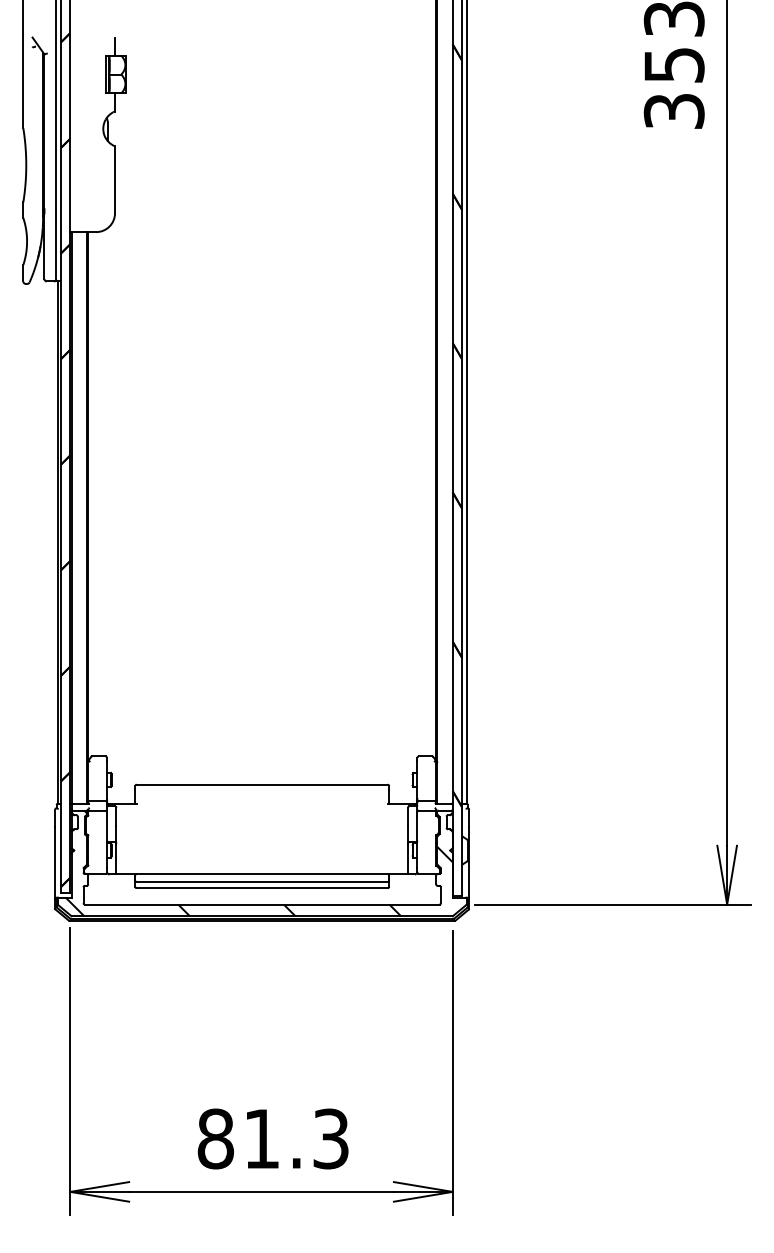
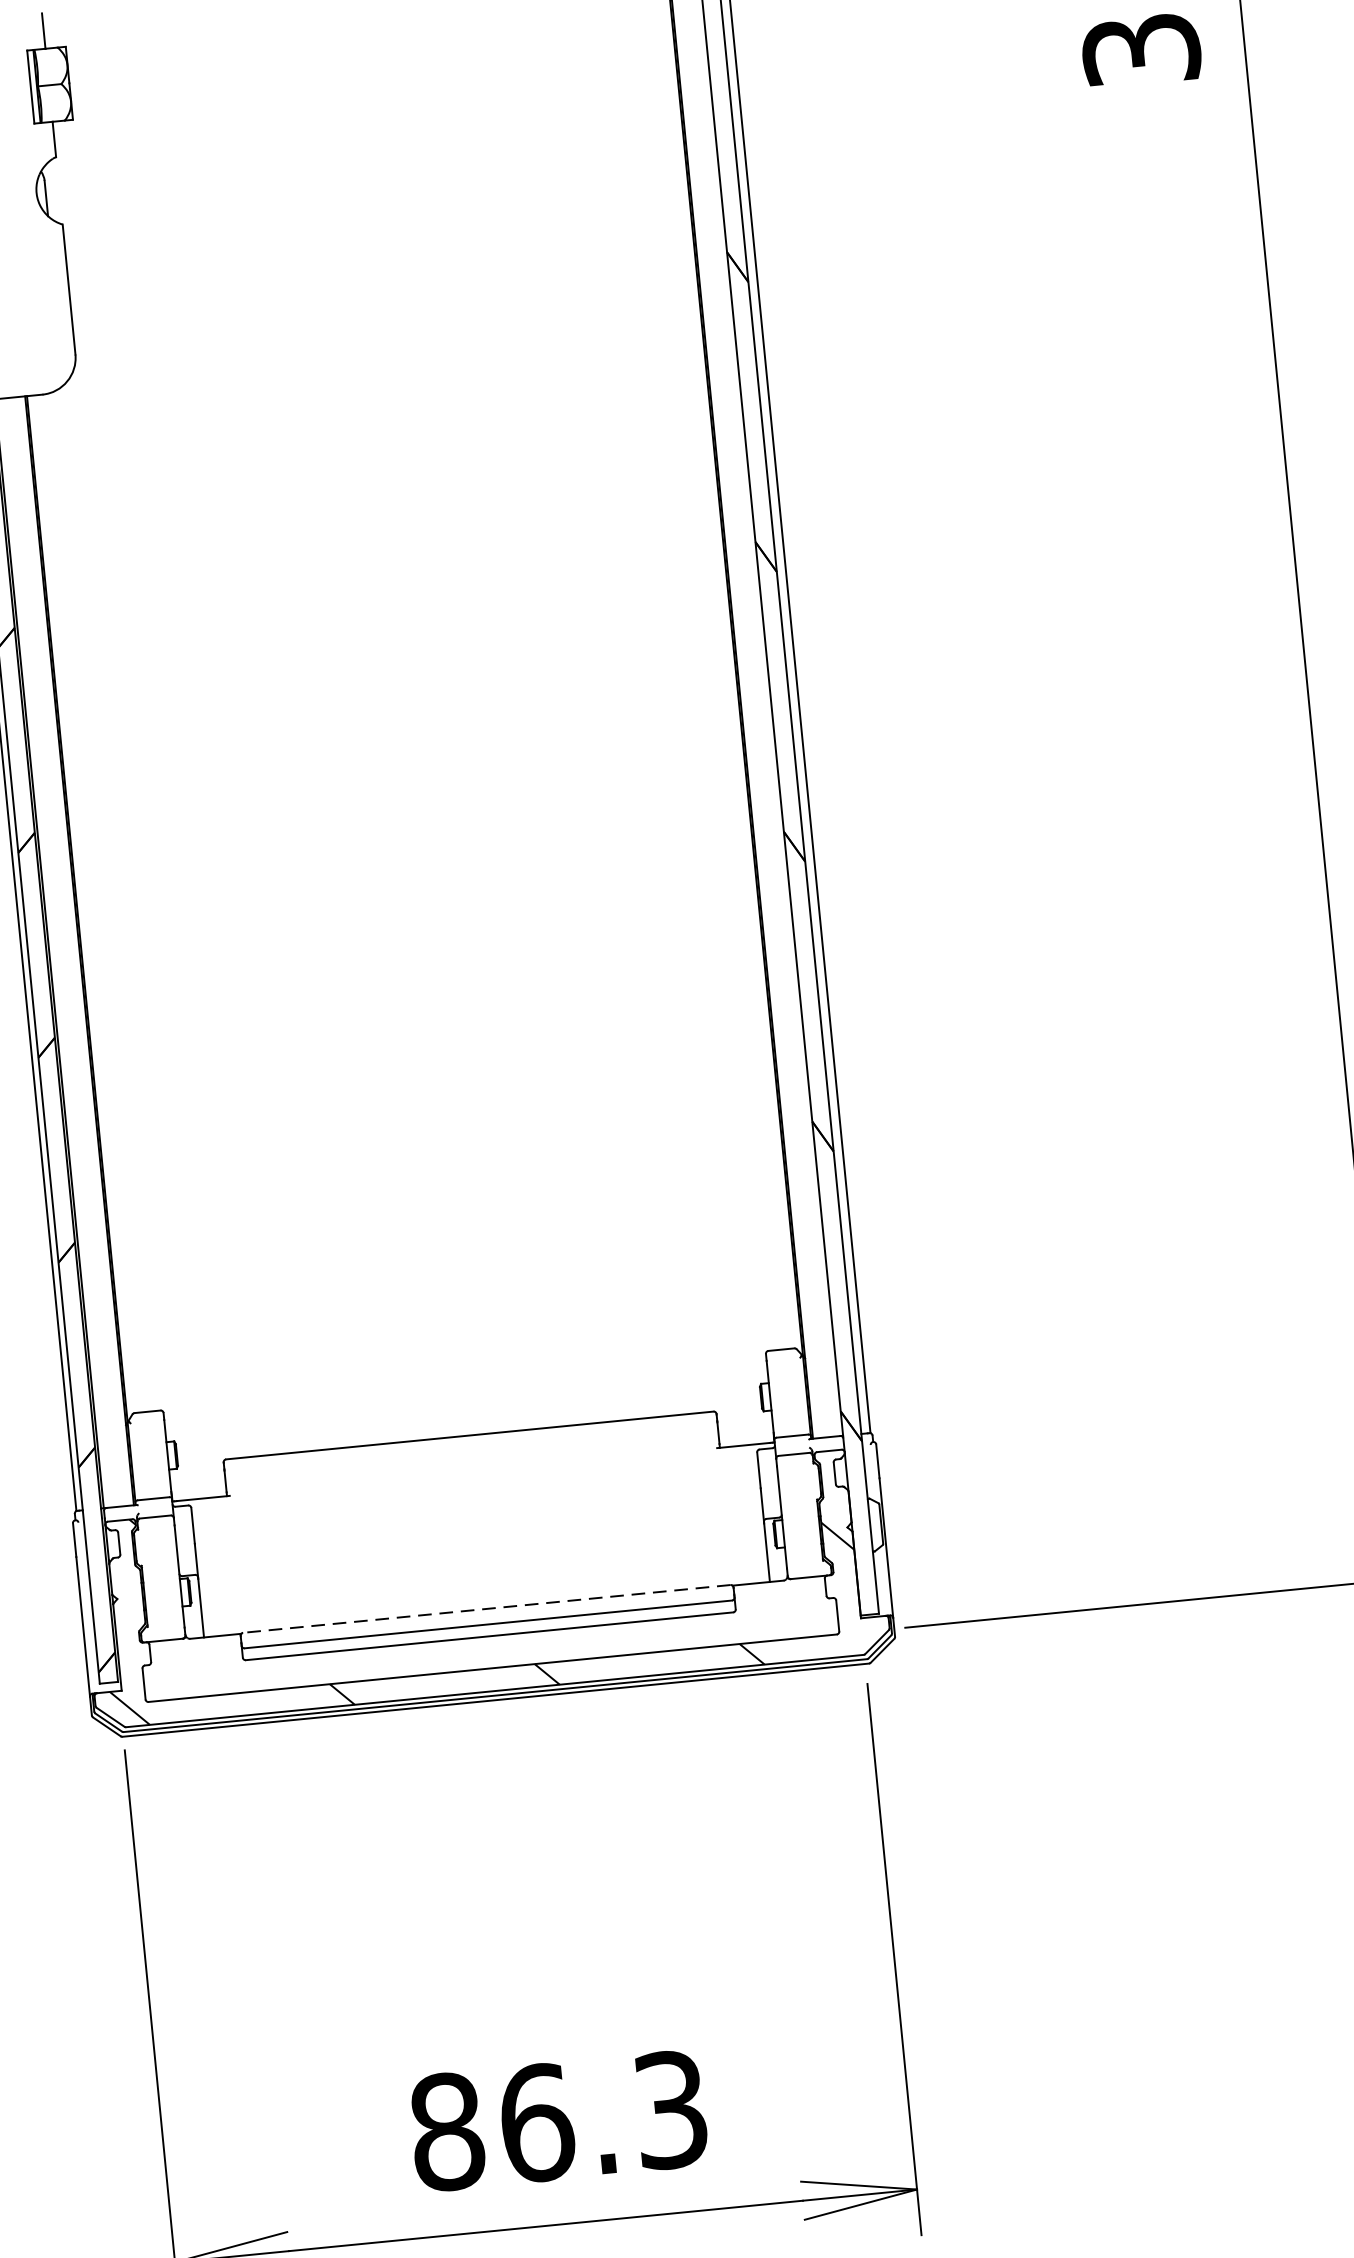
line: (262, 874) -> (487, 1609), solid -> dashed
text: (262, 1138) -> (537, 2122), 81.3 -> 86.3

